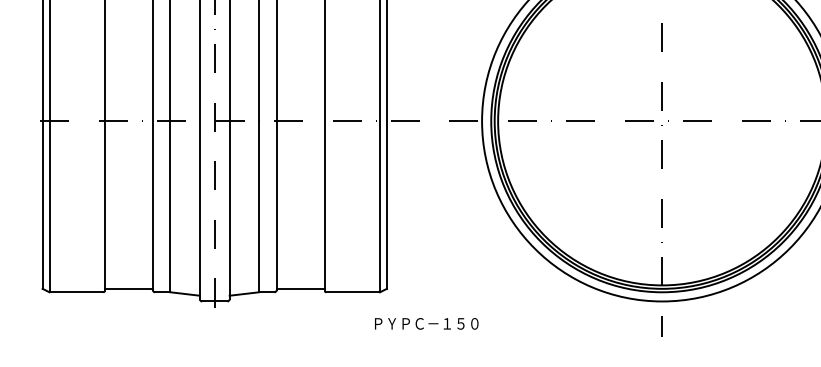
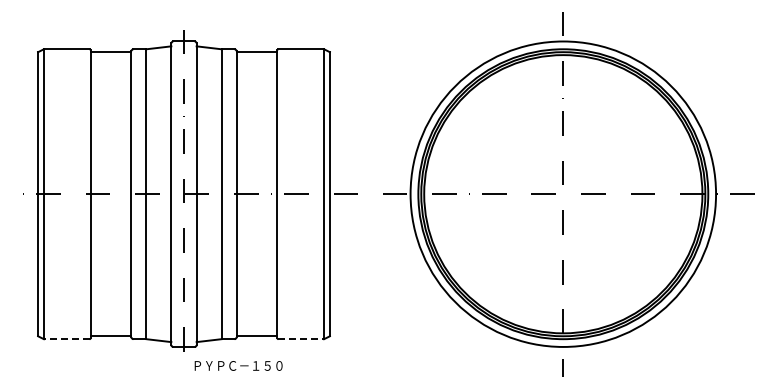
line: (76, 292) -> (66, 339), solid -> dashed
line: (353, 292) -> (301, 339), solid -> dashed
text: (426, 323) -> (238, 365), moved

